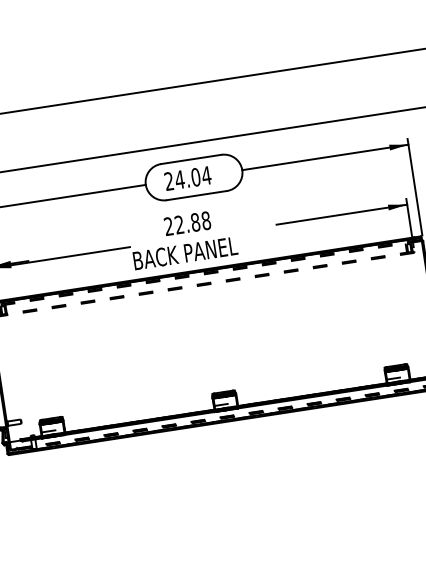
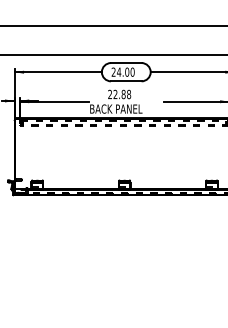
text: (206, 174) -> (132, 71), 24.04 -> 24.00

